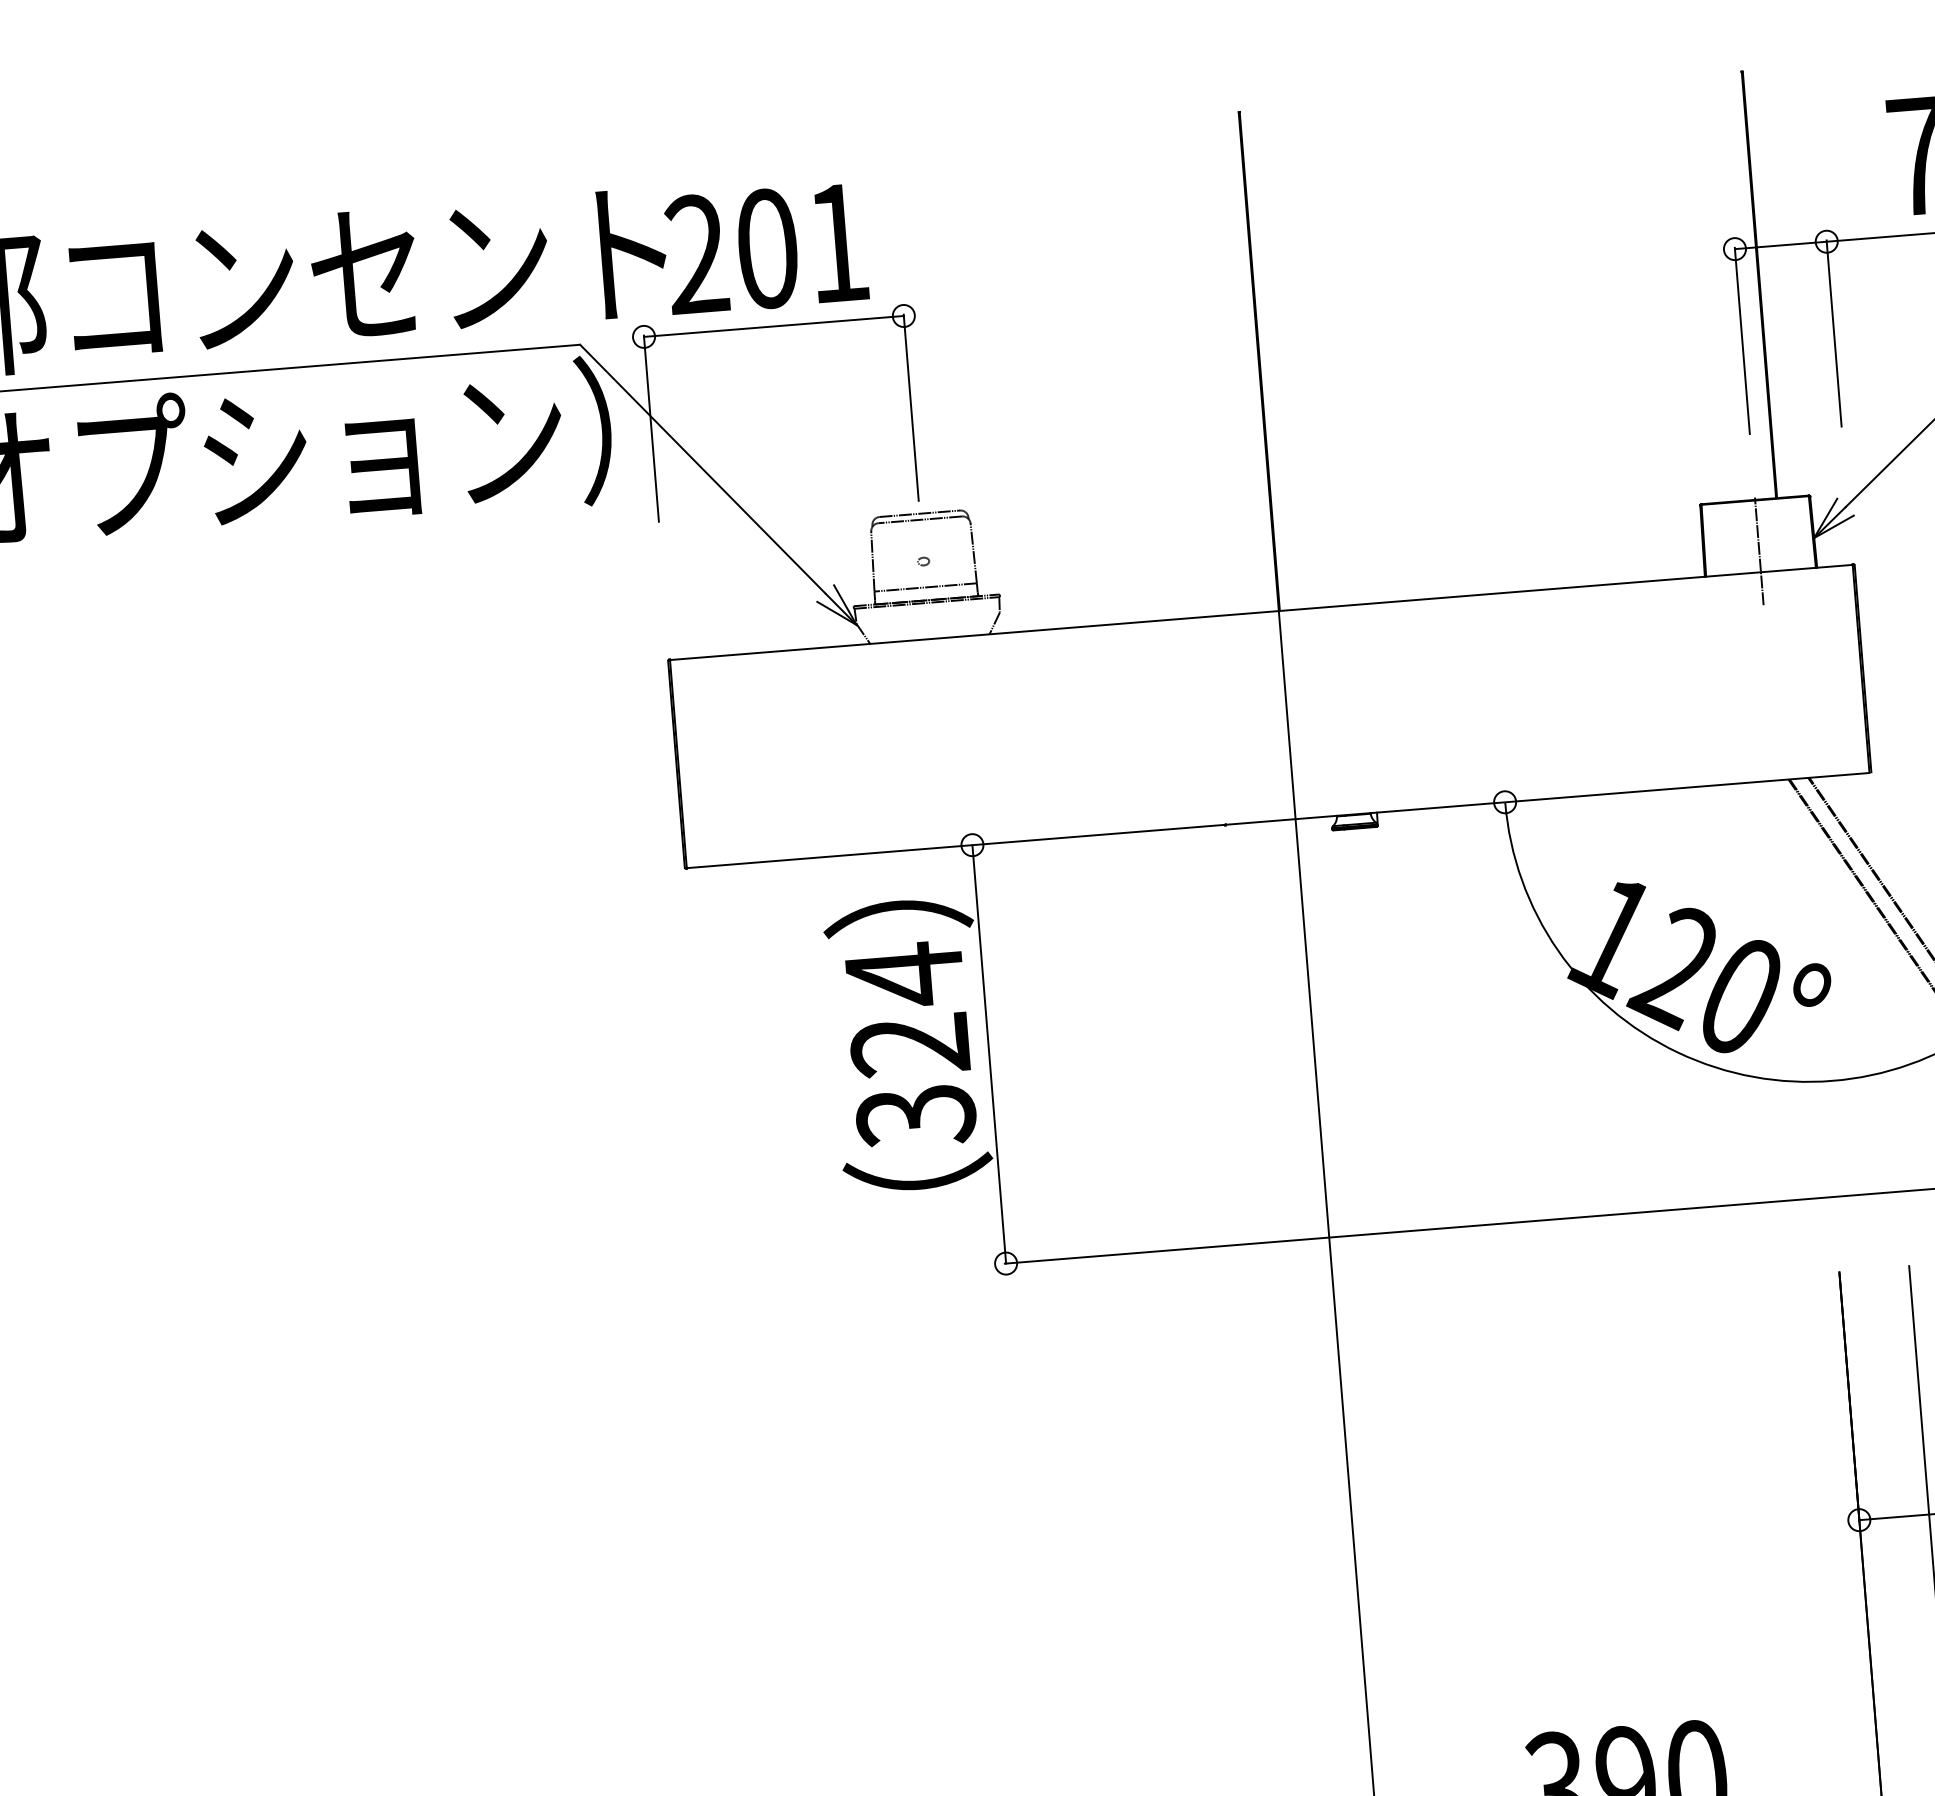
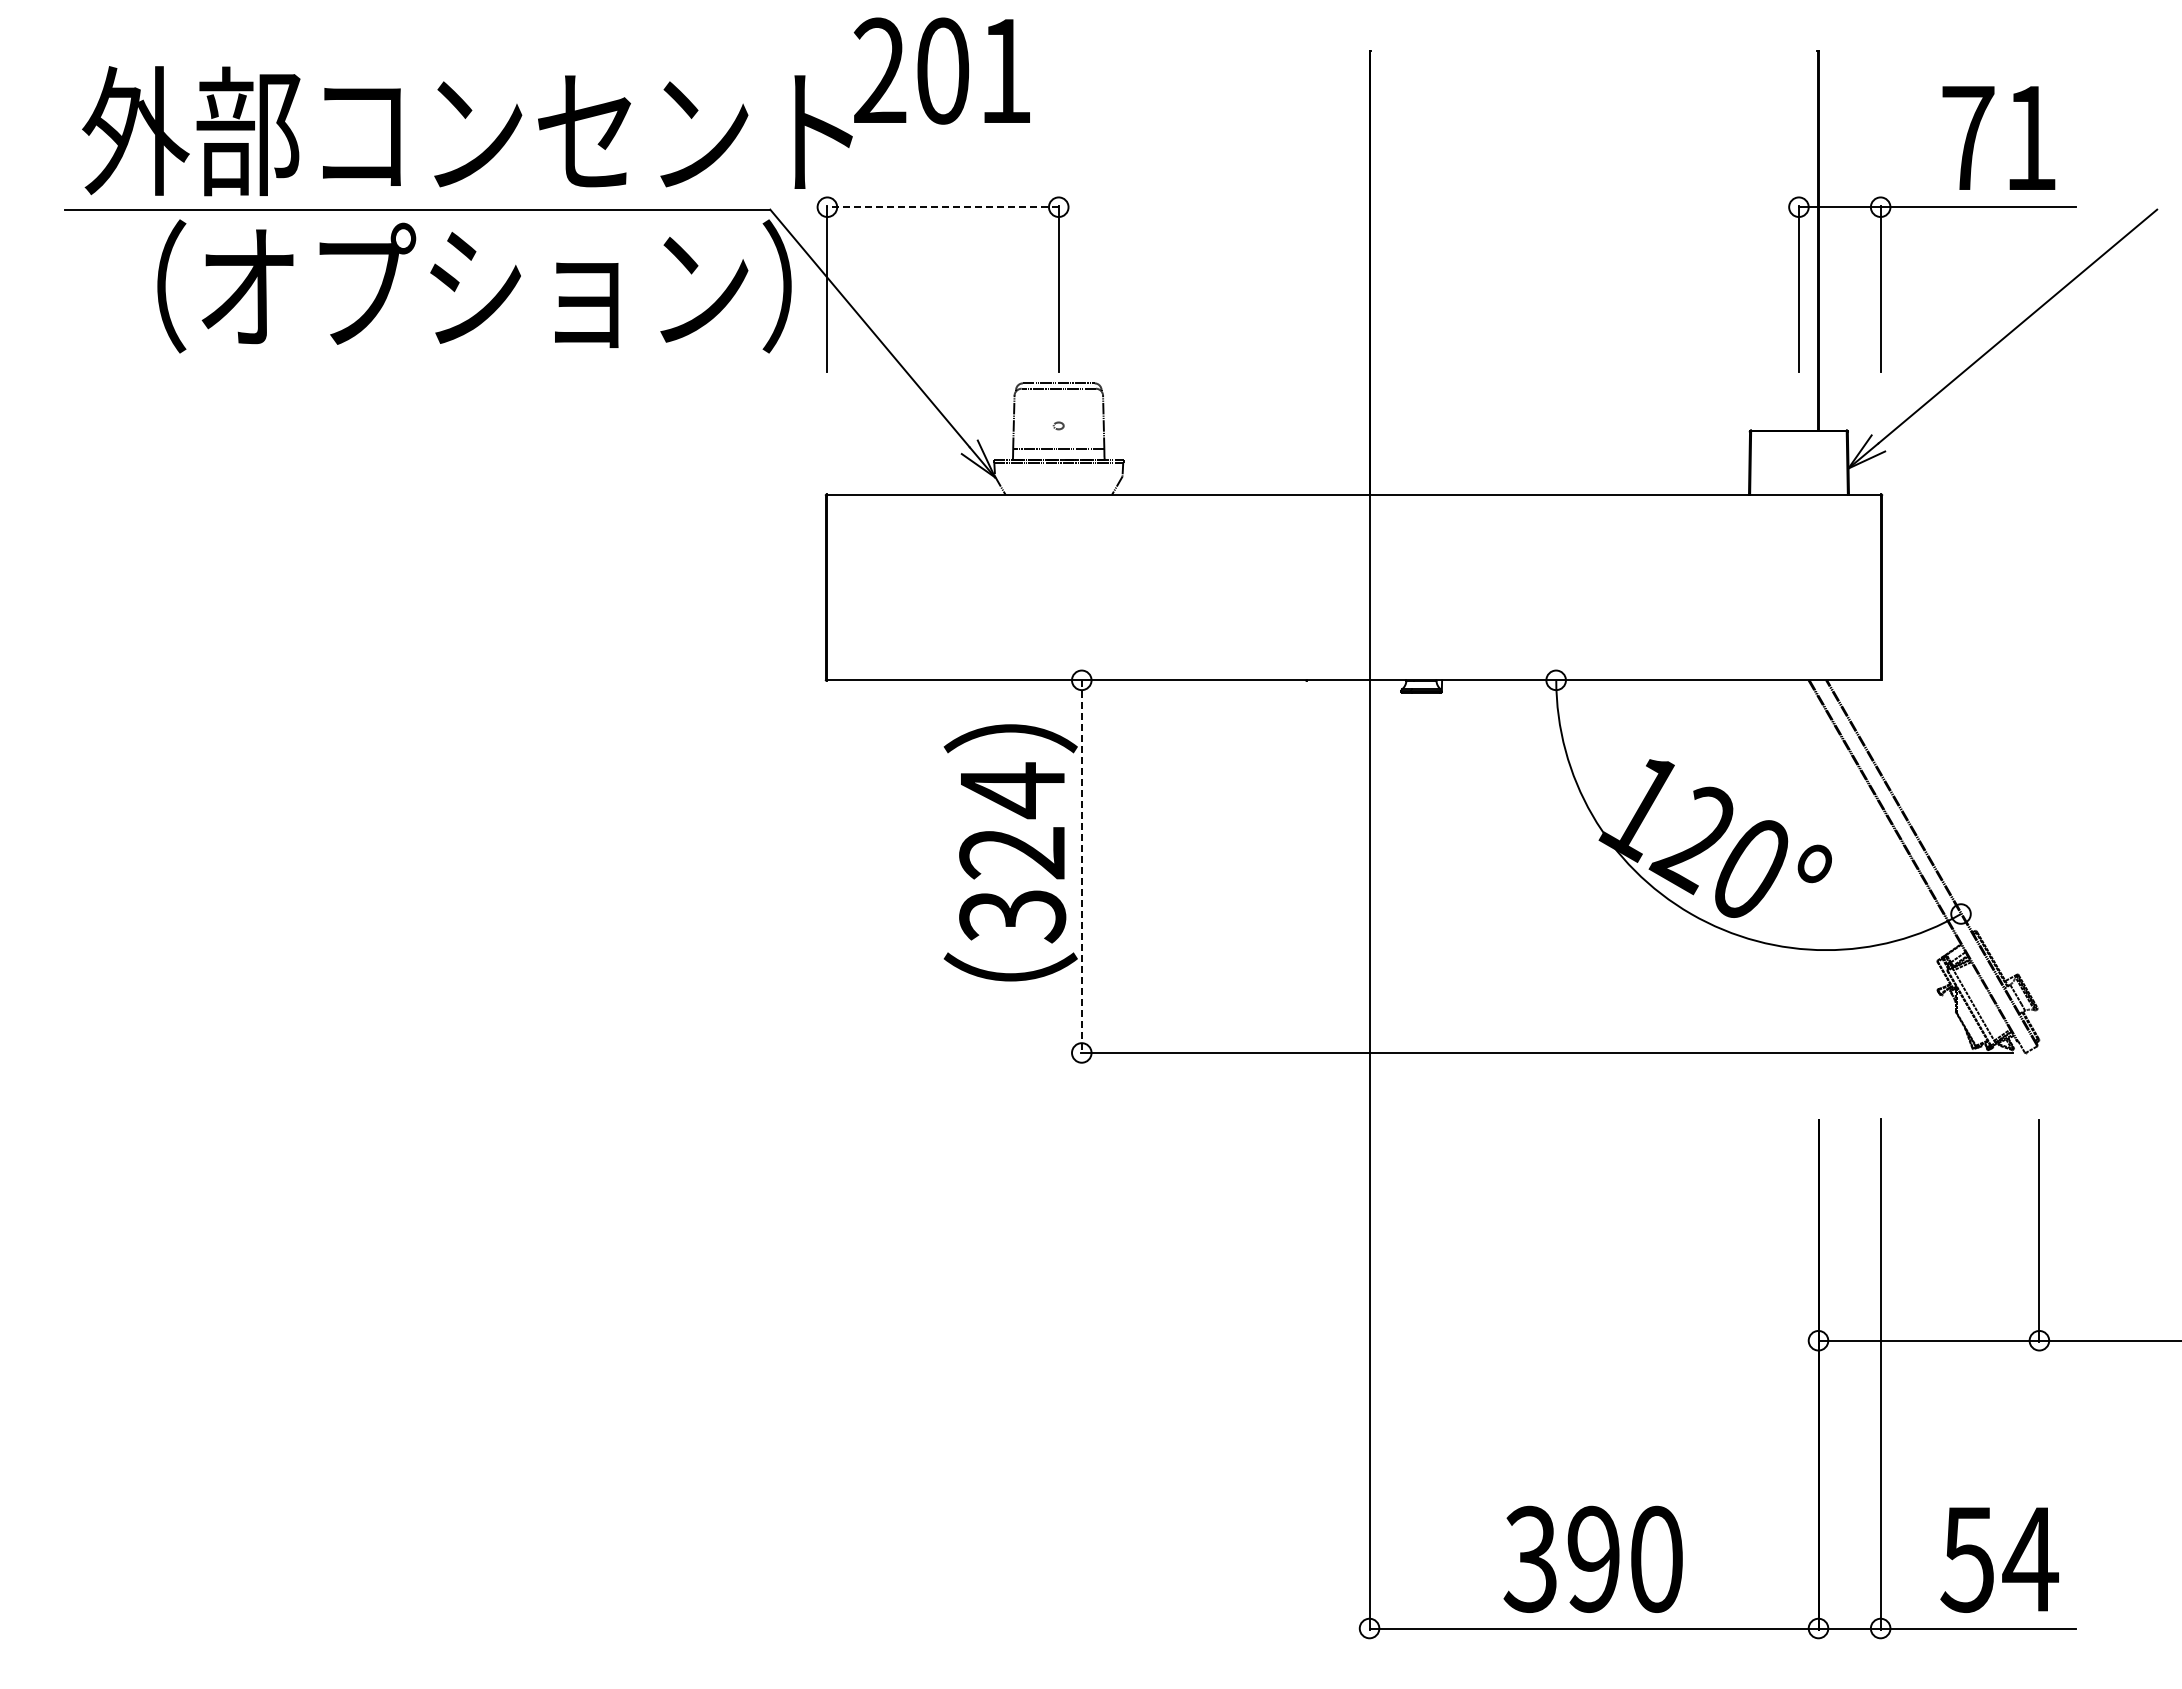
text: (765, 248) -> (941, 70), moved
line: (774, 326) -> (943, 207), solid -> dashed
line: (1758, 551) -> (1798, 476), removed
line: (989, 1055) -> (1081, 867), solid -> dashed

